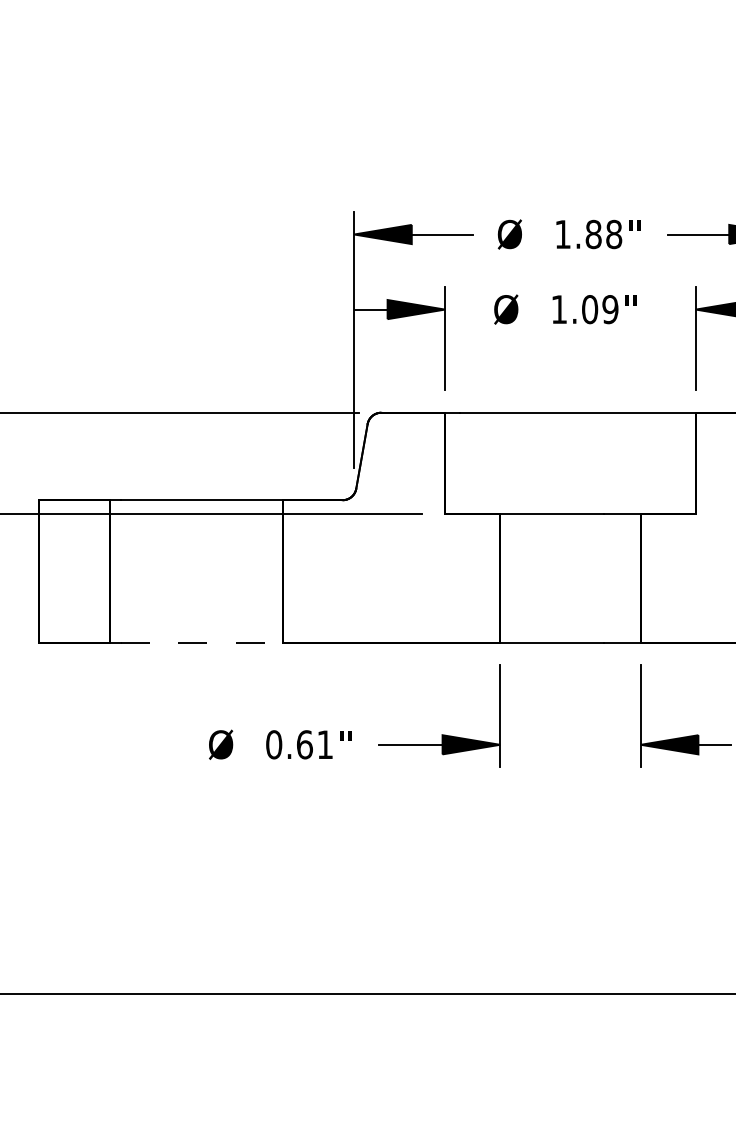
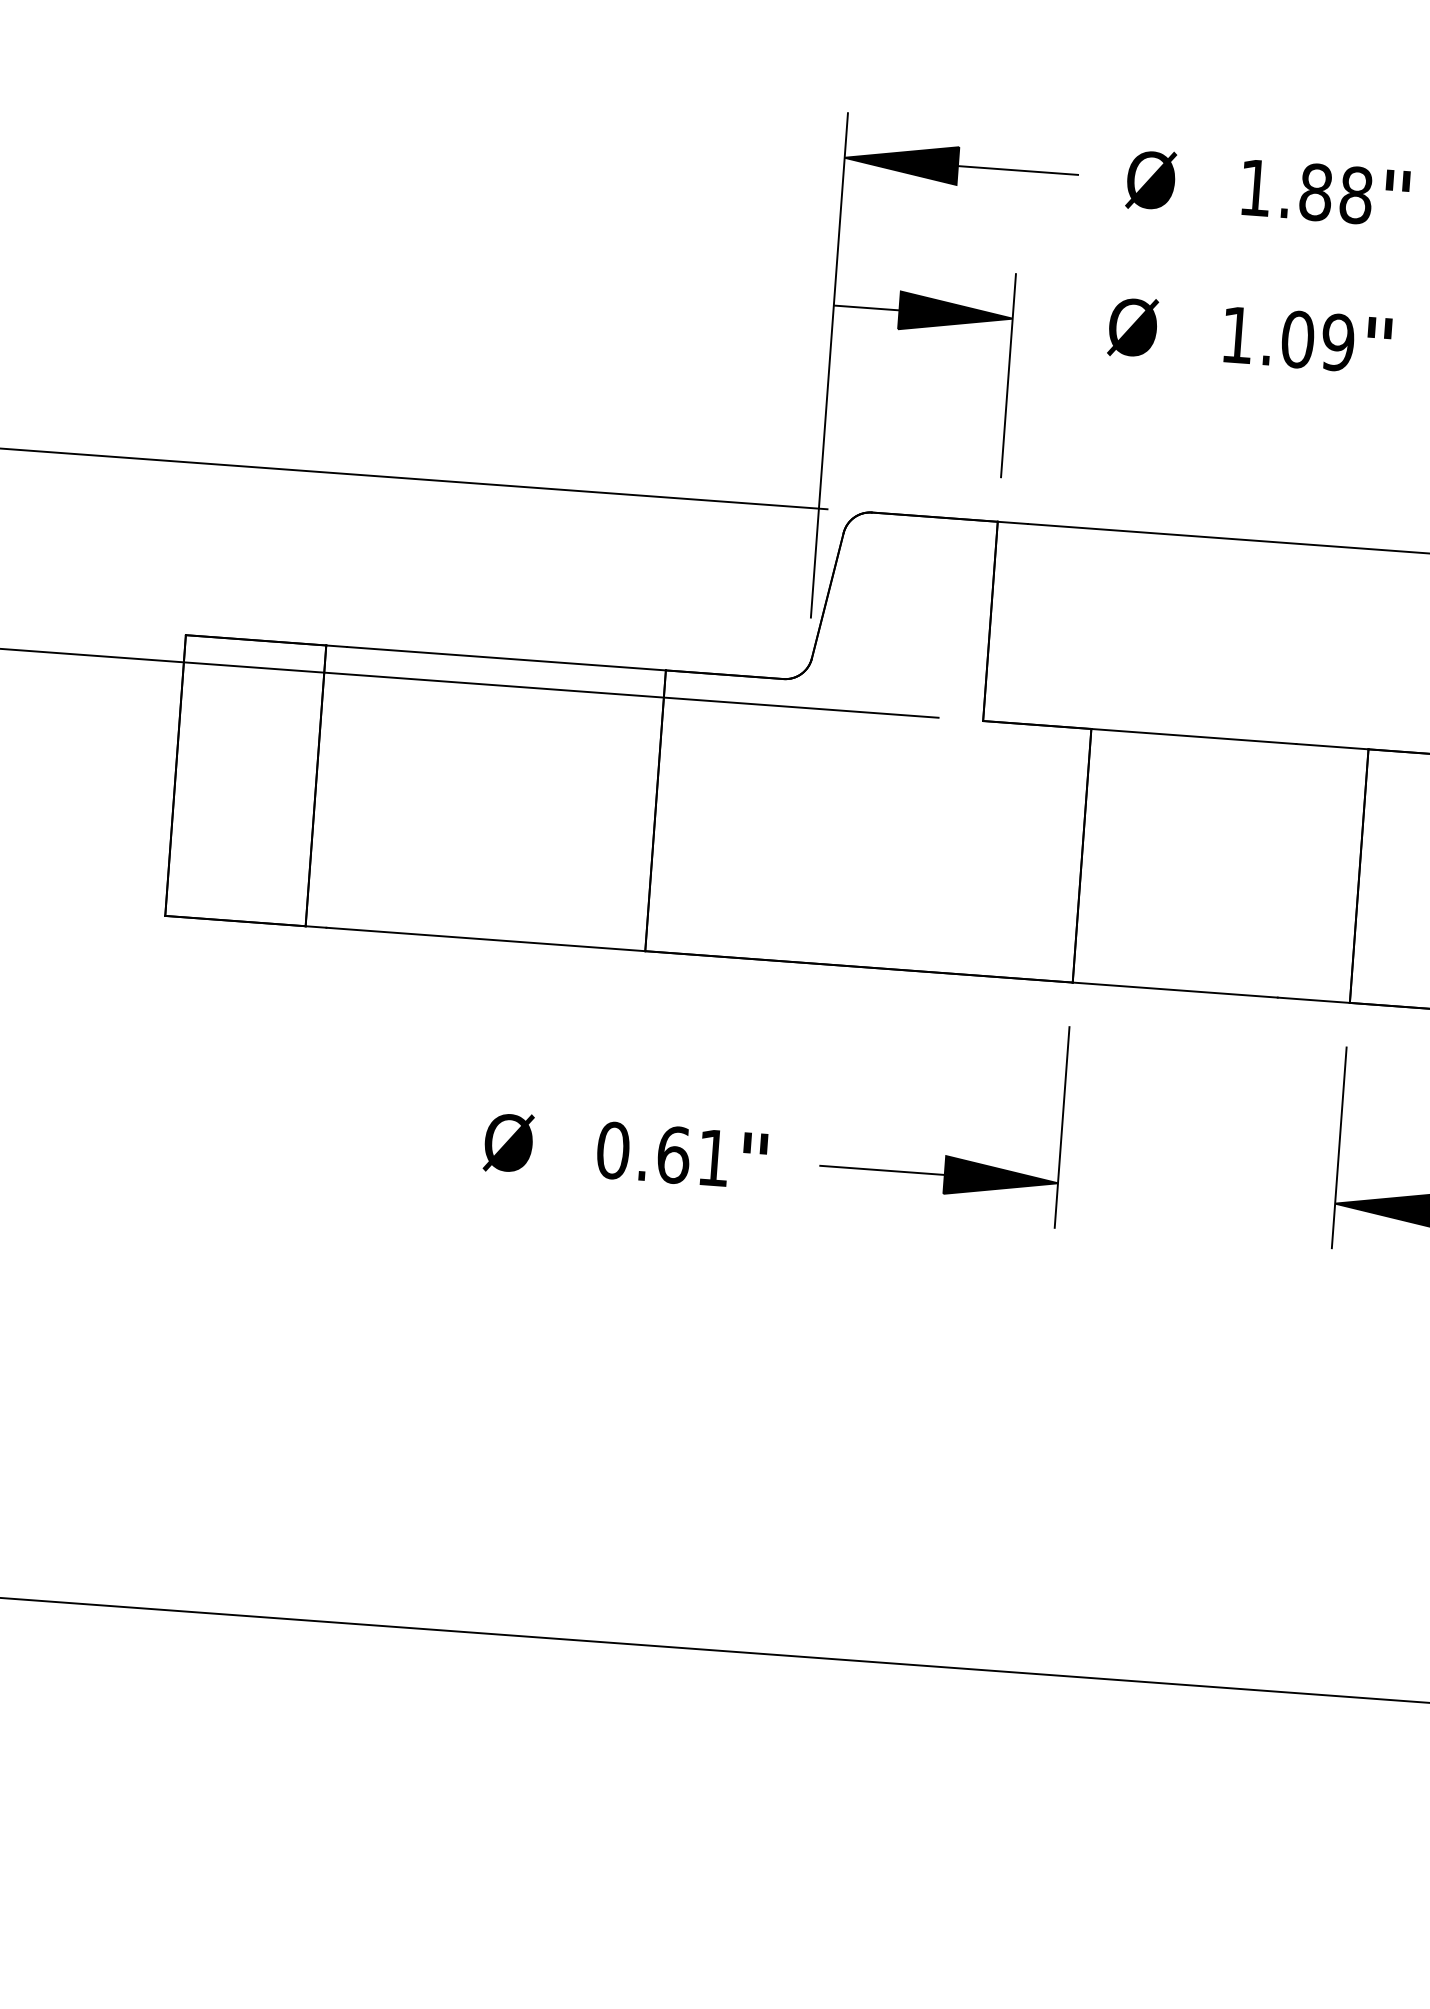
line: (201, 642) -> (485, 938), dashed -> solid

